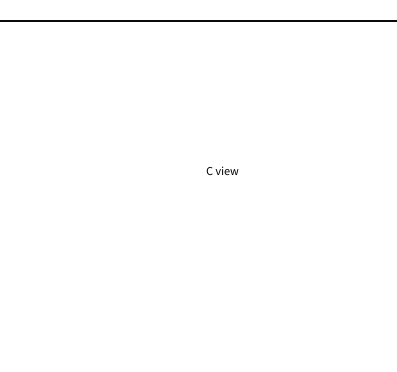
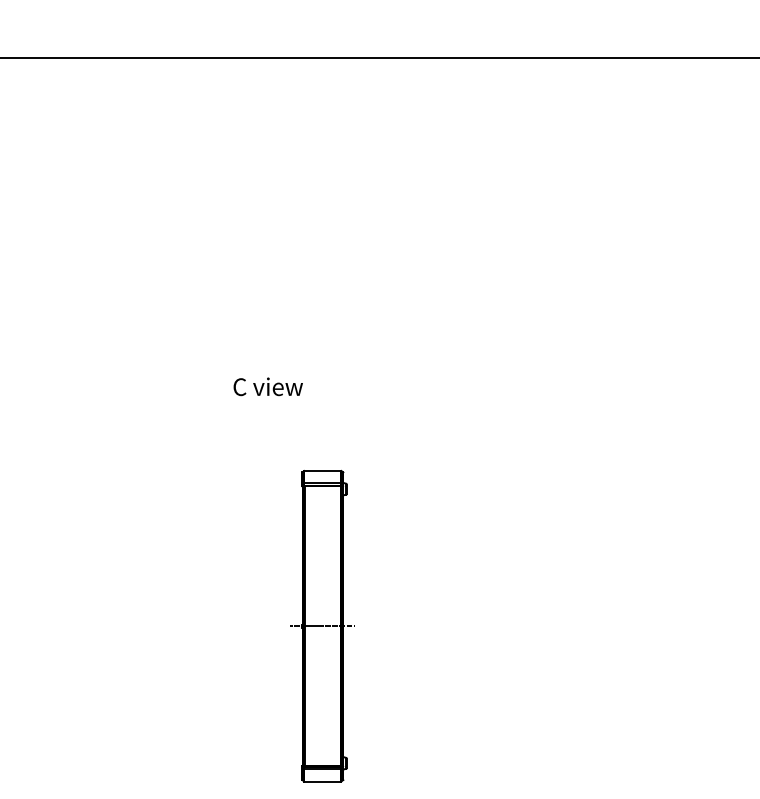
text: (222, 170) -> (268, 386), moved
part: (188, 279) -> (322, 625), added

